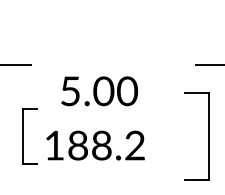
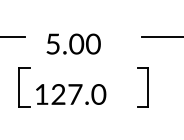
text: (99, 90) -> (73, 43), moved
part: (196, 135) -> (142, 87), size x0.62
text: (106, 145) -> (78, 94), 188.2 -> 127.0

